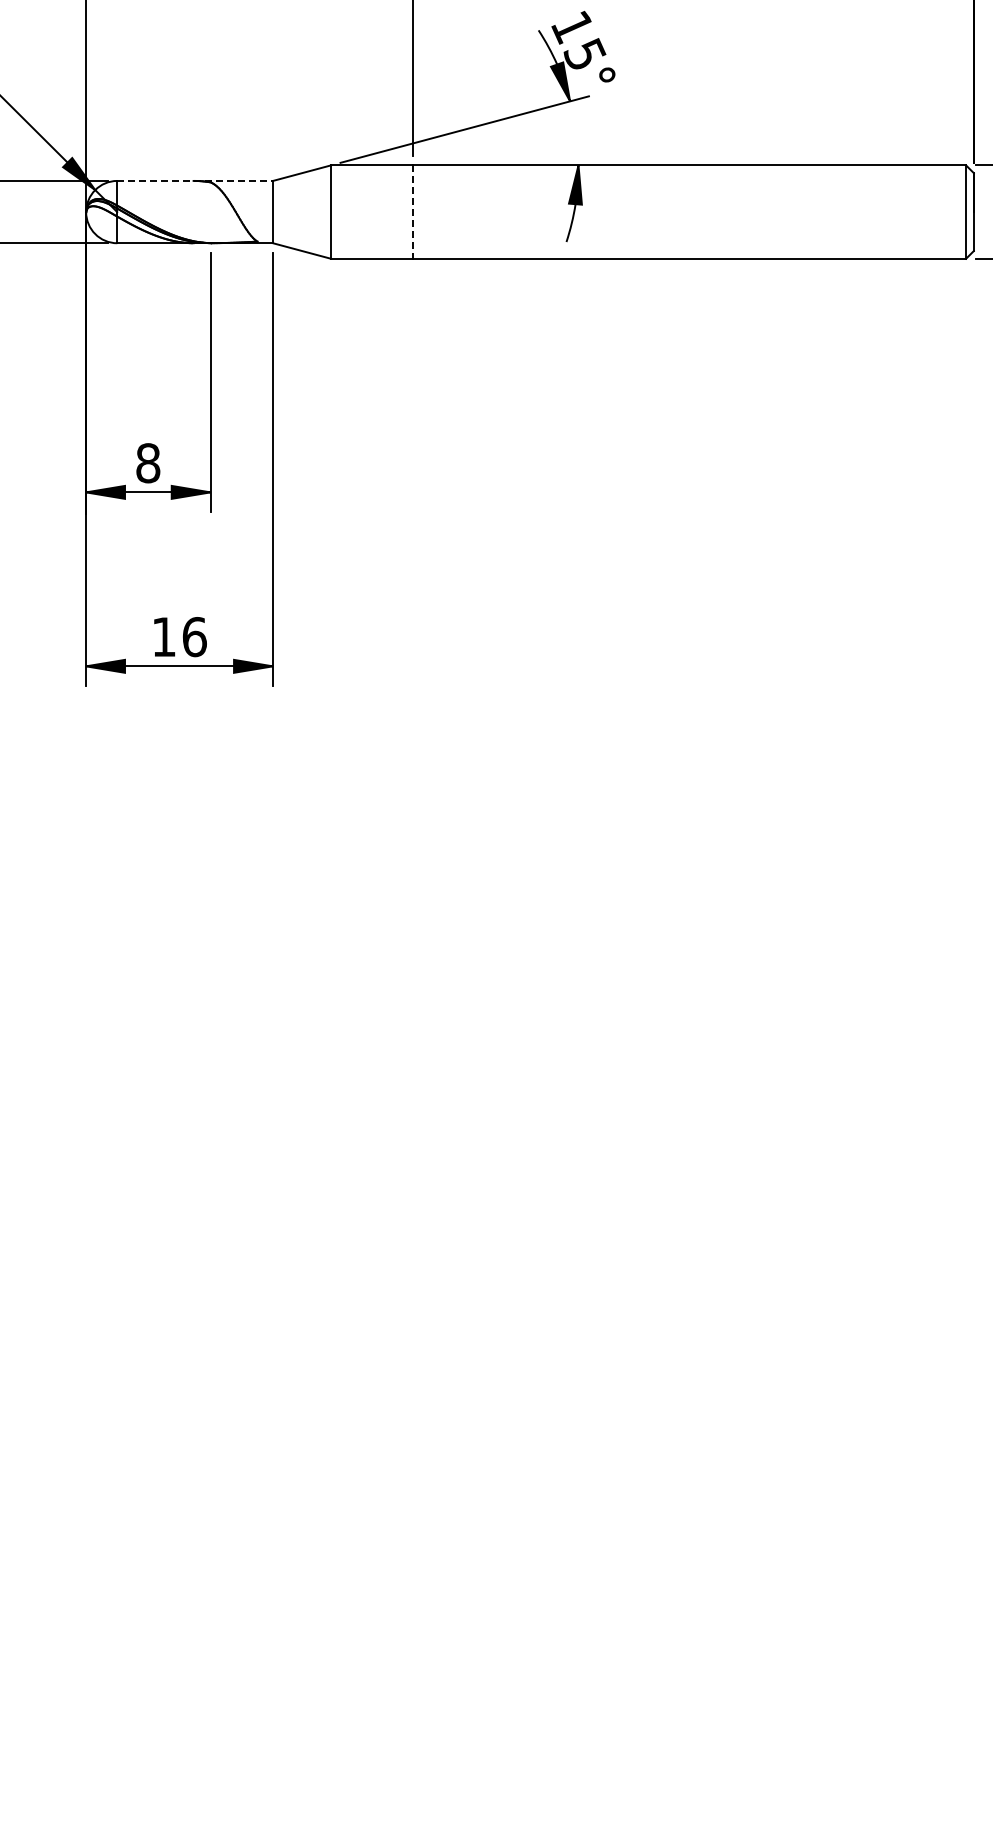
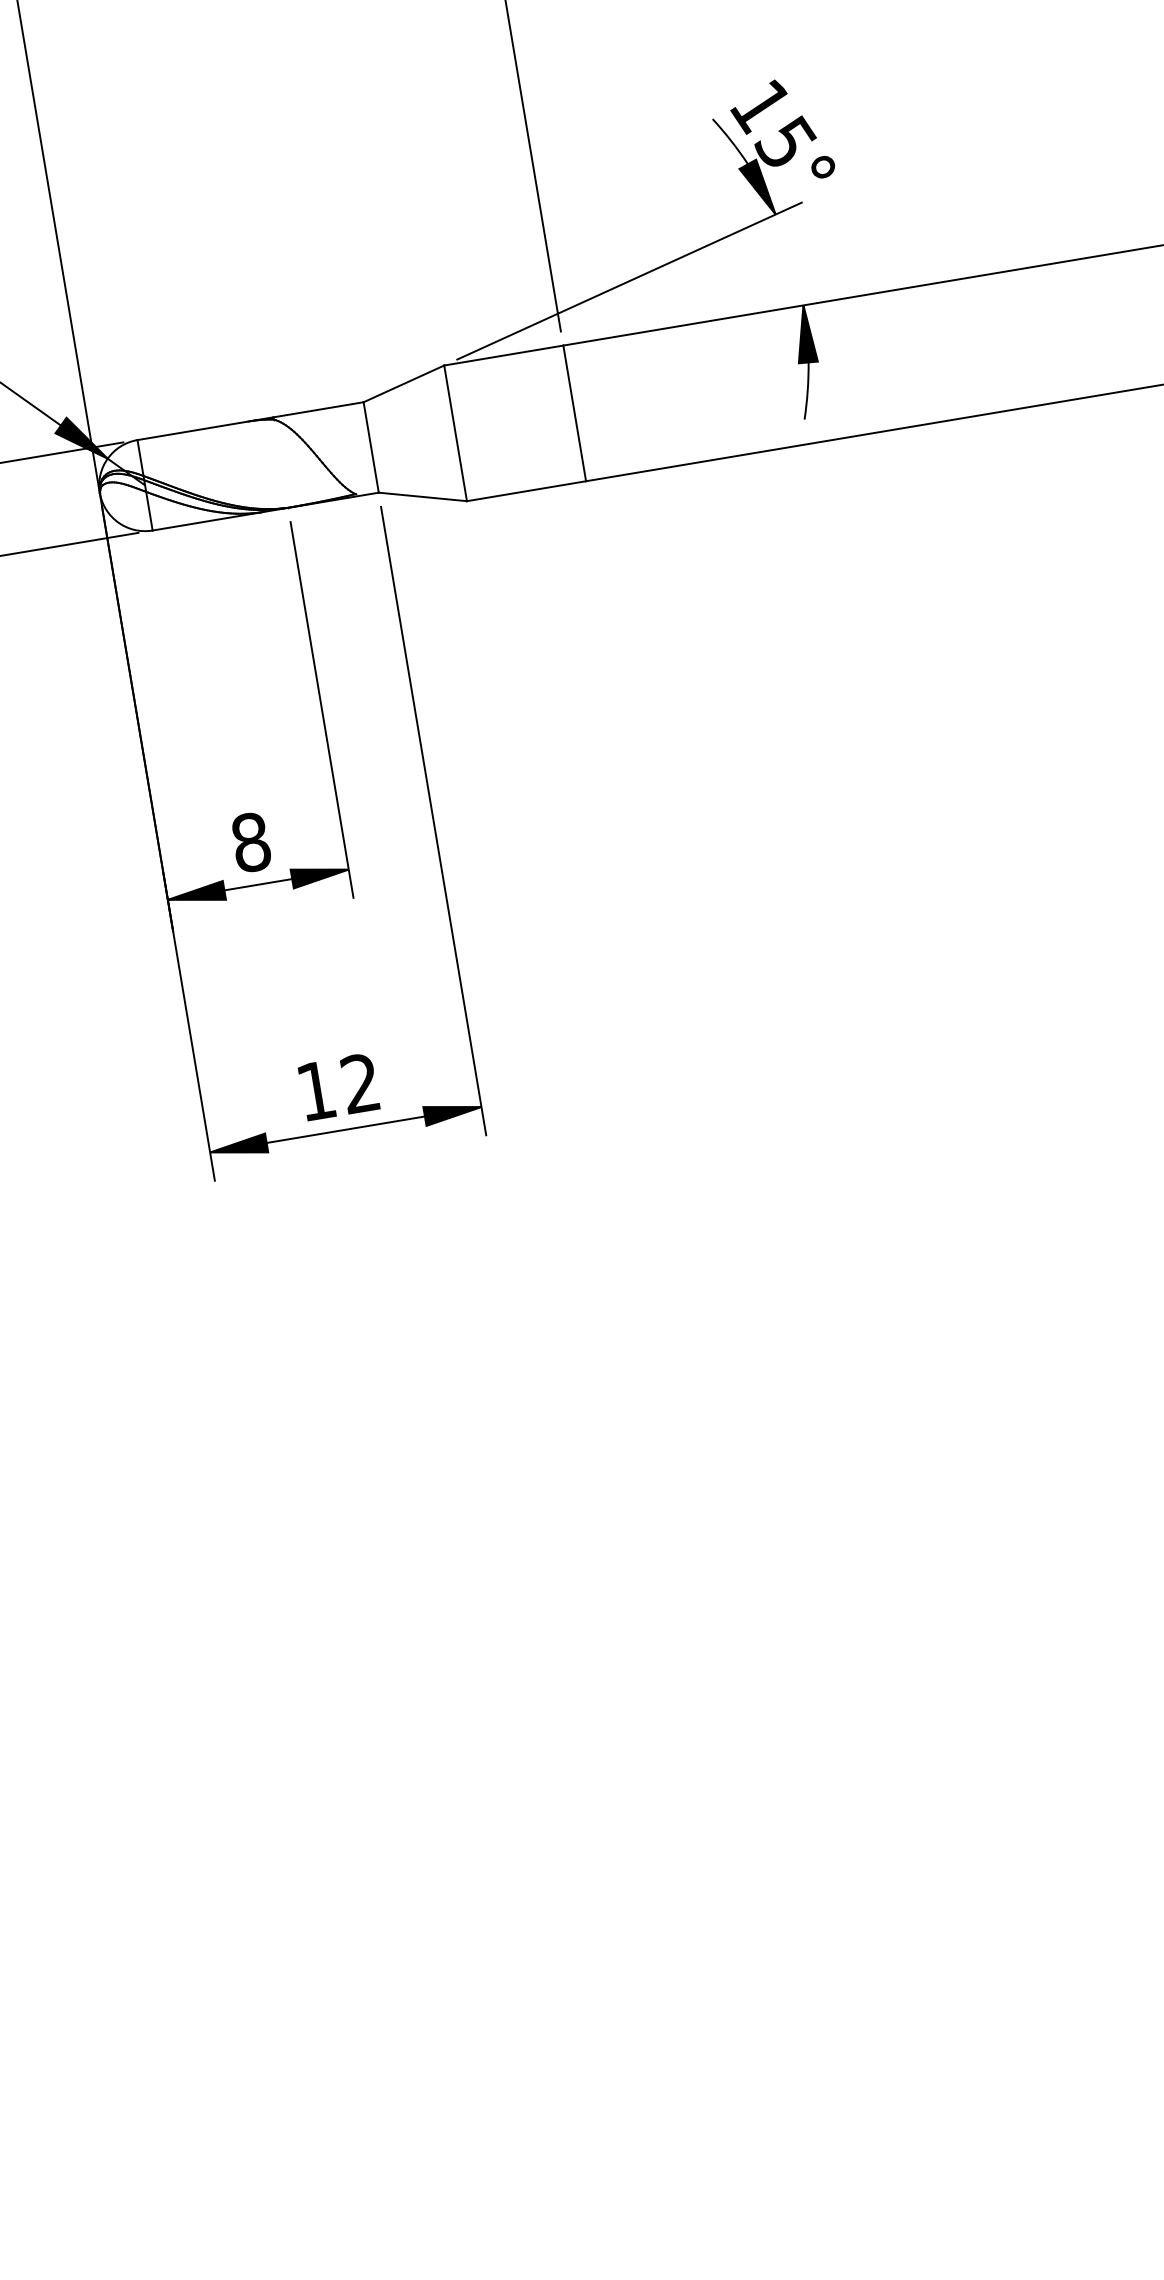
line: (195, 180) -> (250, 420), dashed -> solid
line: (413, 212) -> (575, 413), dashed -> solid
text: (194, 637) -> (360, 1084), 16 -> 12

